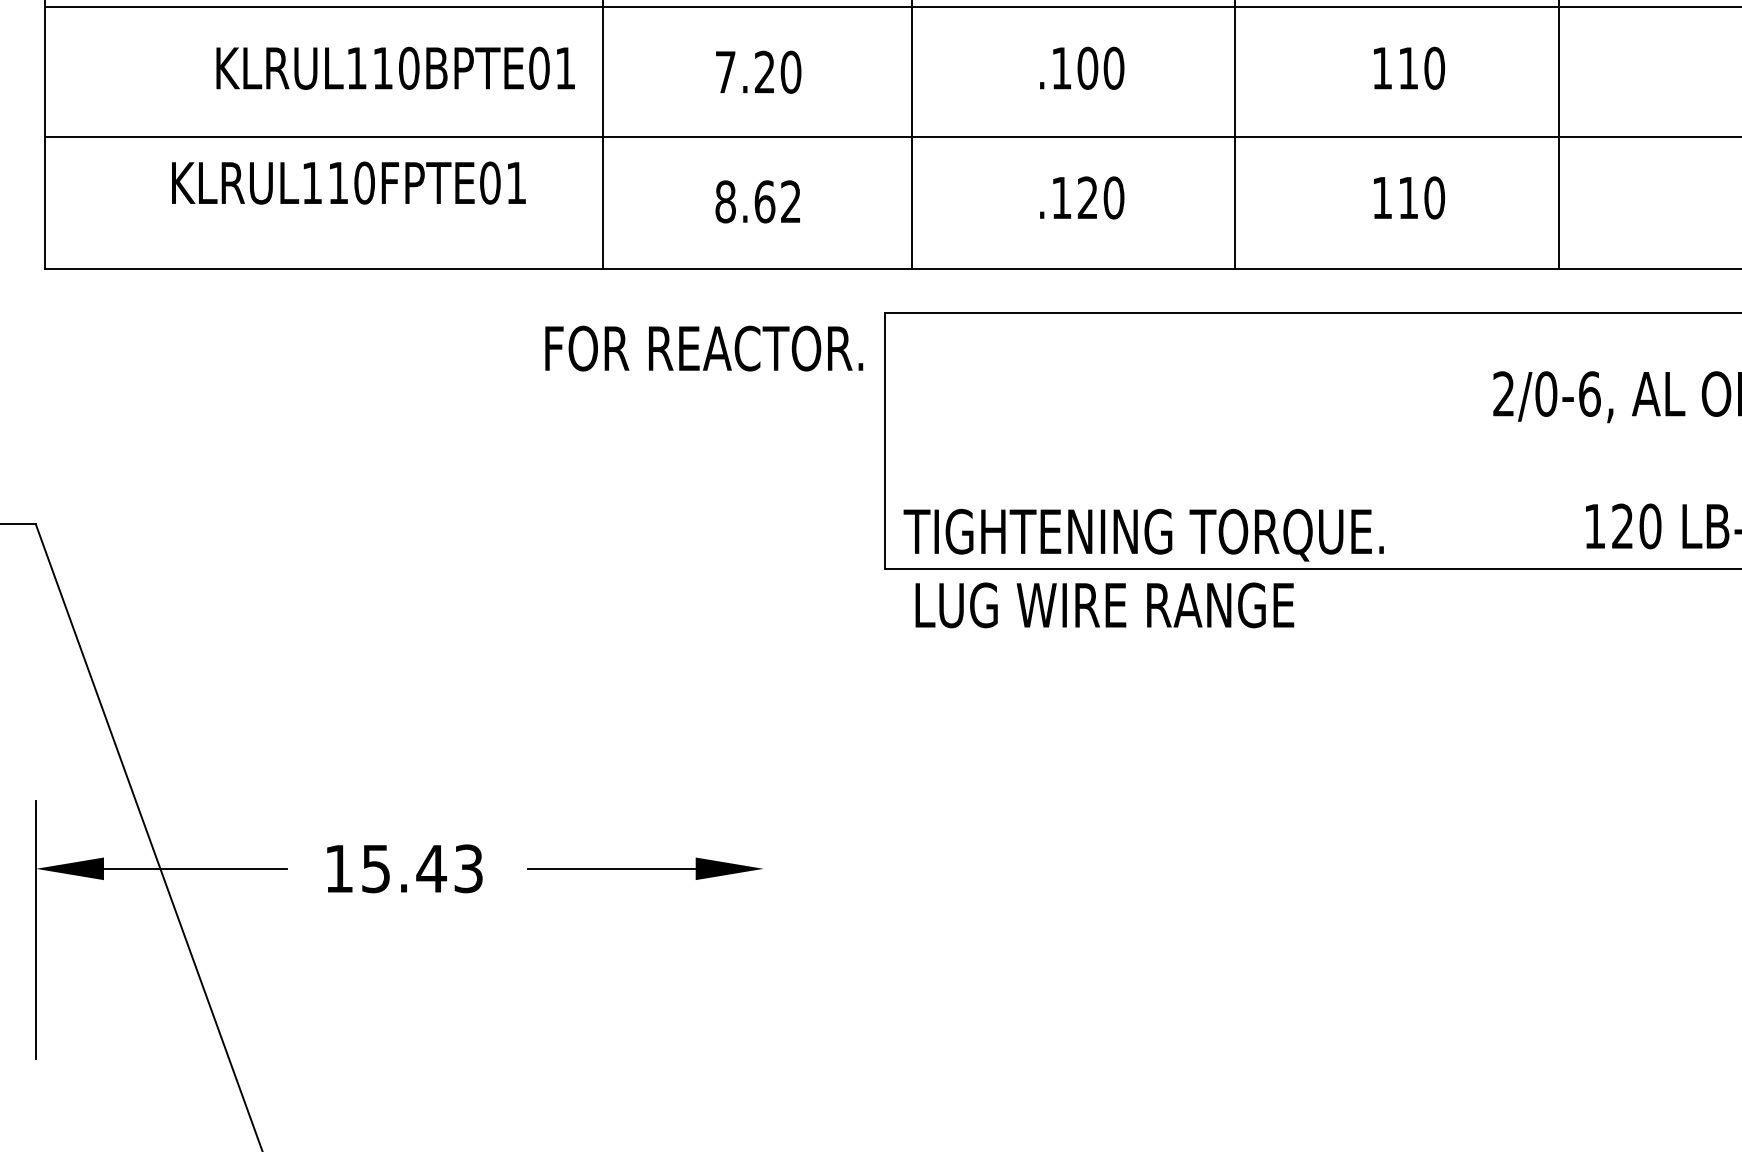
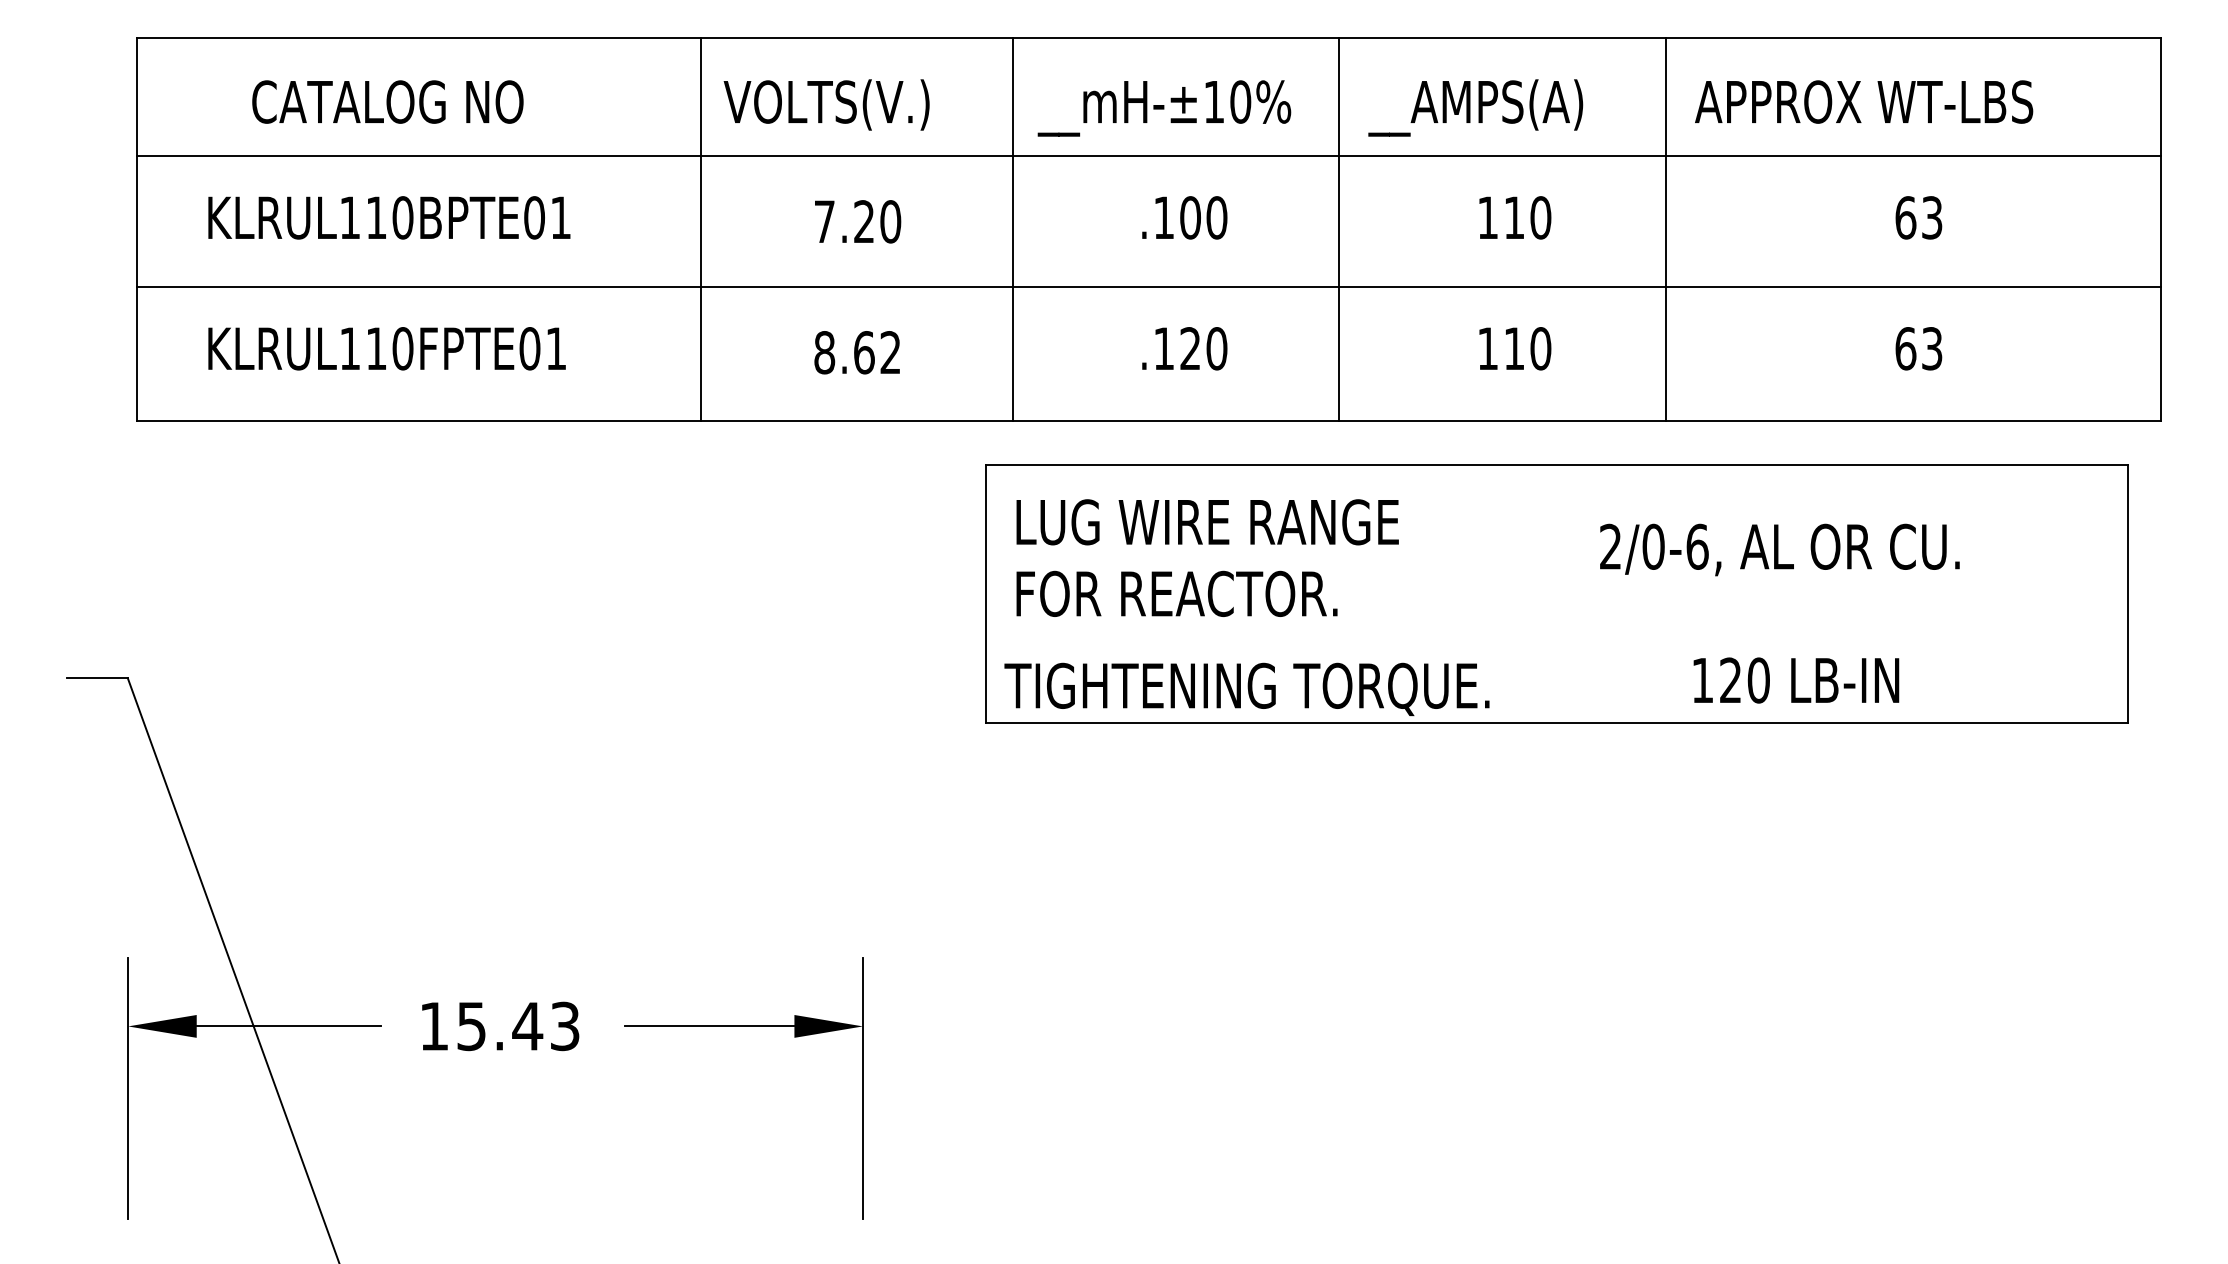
text: (395, 68) -> (389, 217), moved
text: (348, 182) -> (386, 348), moved
text: (703, 348) -> (1176, 593), moved
text: (1104, 605) -> (1207, 522), moved
line: (764, 929) -> (863, 1087), added

